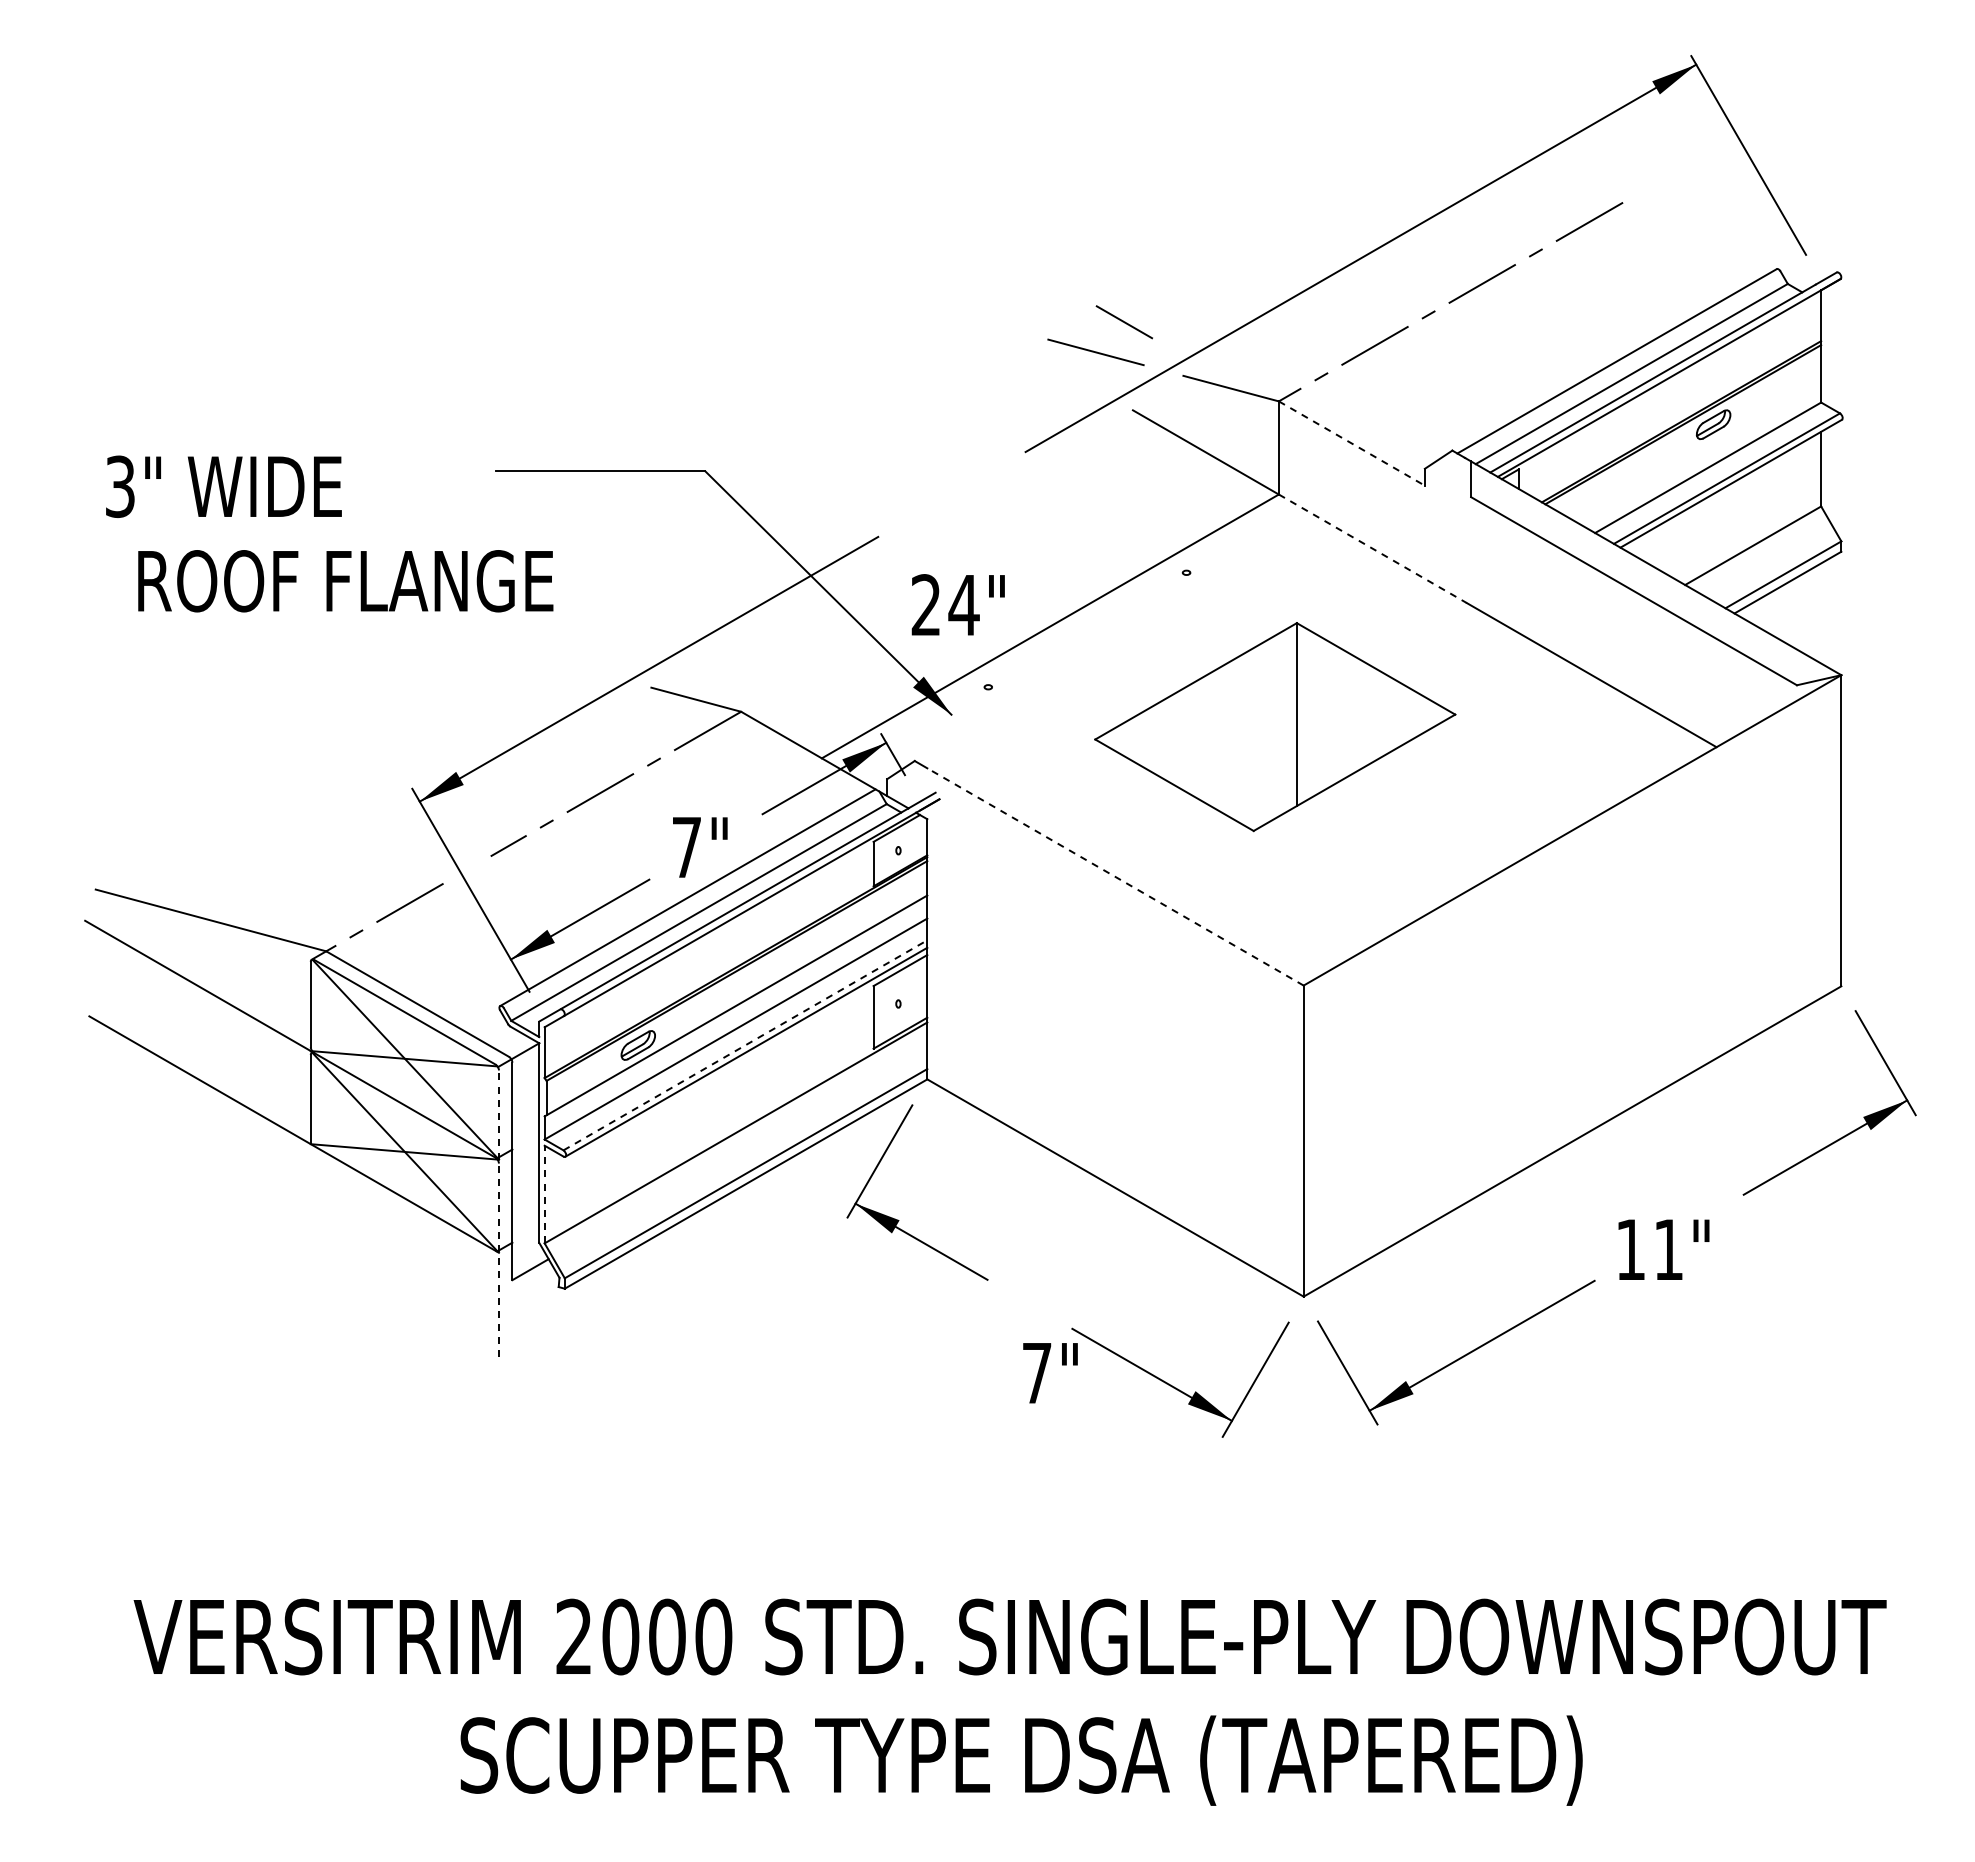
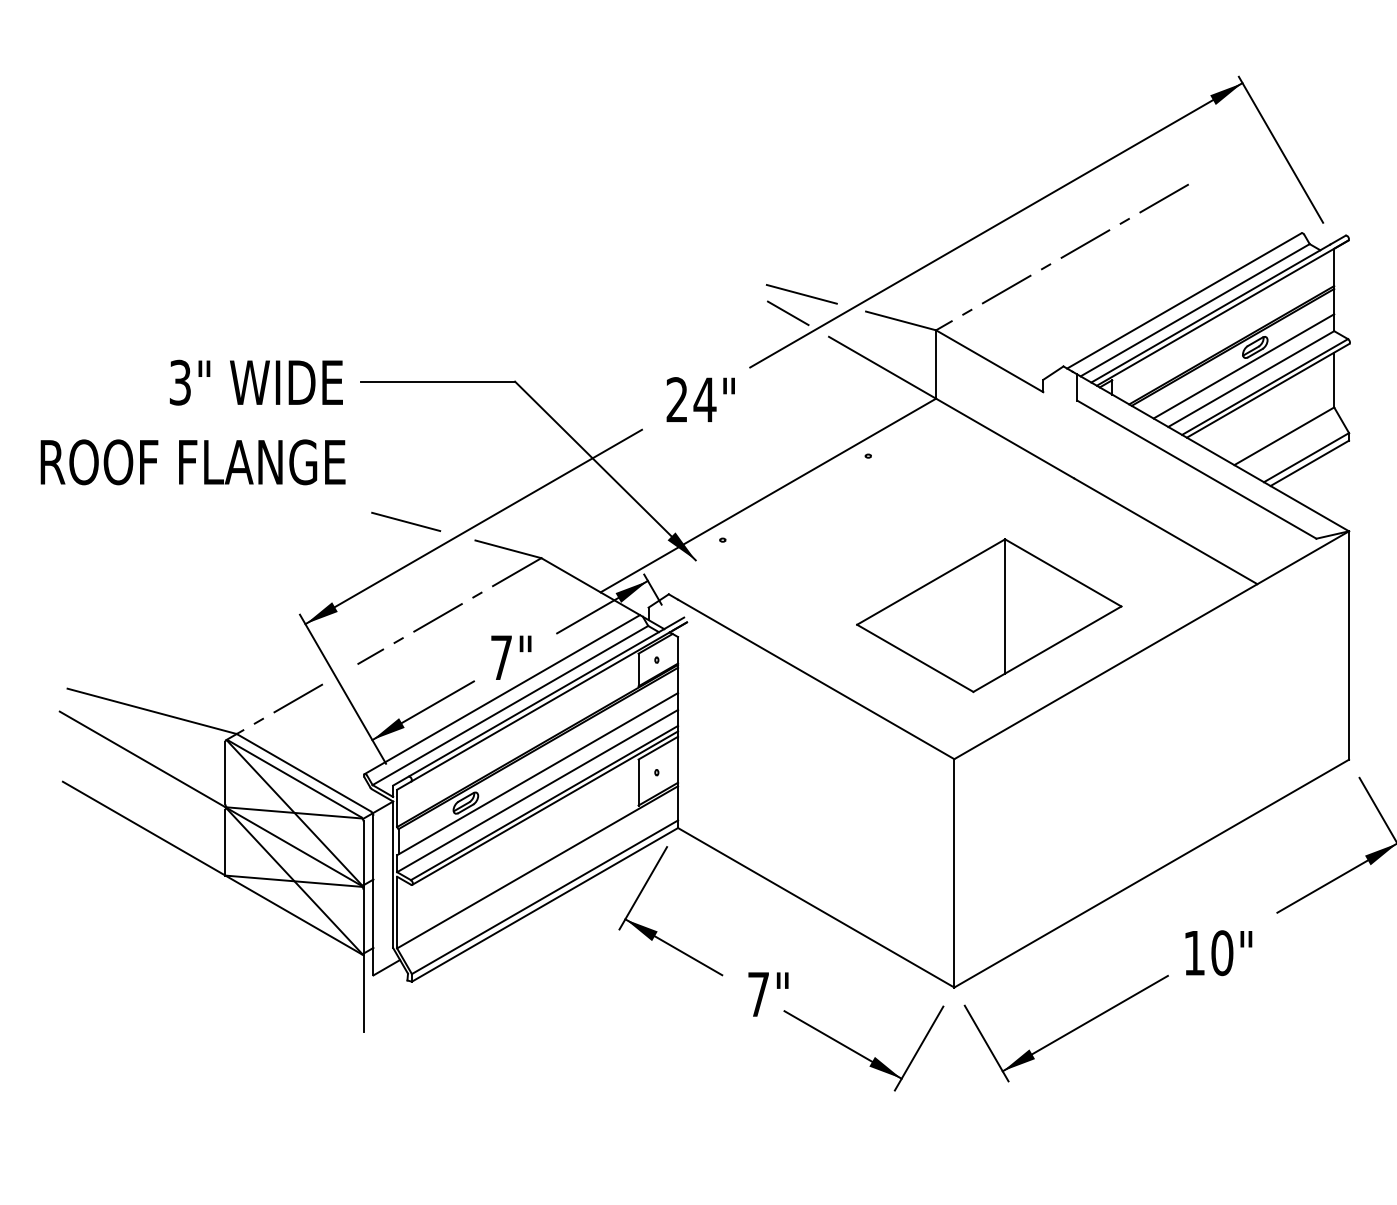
line: (1123, 322) -> (787, 313), moved
line: (1352, 443) -> (990, 361), dashed -> solid
line: (1698, 450) -> (1244, 366), added
text: (223, 486) -> (256, 382), moved
line: (1372, 548) -> (1004, 438), dashed -> solid
text: (345, 581) -> (192, 462), moved
text: (957, 604) -> (700, 399), moved
line: (556, 662) -> (405, 521), added
part: (1275, 727) -> (989, 615), moved
line: (1115, 876) -> (816, 679), dashed -> solid
line: (745, 1045) -> (544, 803), dashed -> solid
line: (544, 1194) -> (397, 912), dashed -> solid
line: (498, 1213) -> (363, 926), dashed -> solid
text: (1668, 1249) -> (1222, 952), 11" -> 10"
text: (1050, 1373) -> (768, 994), moved

